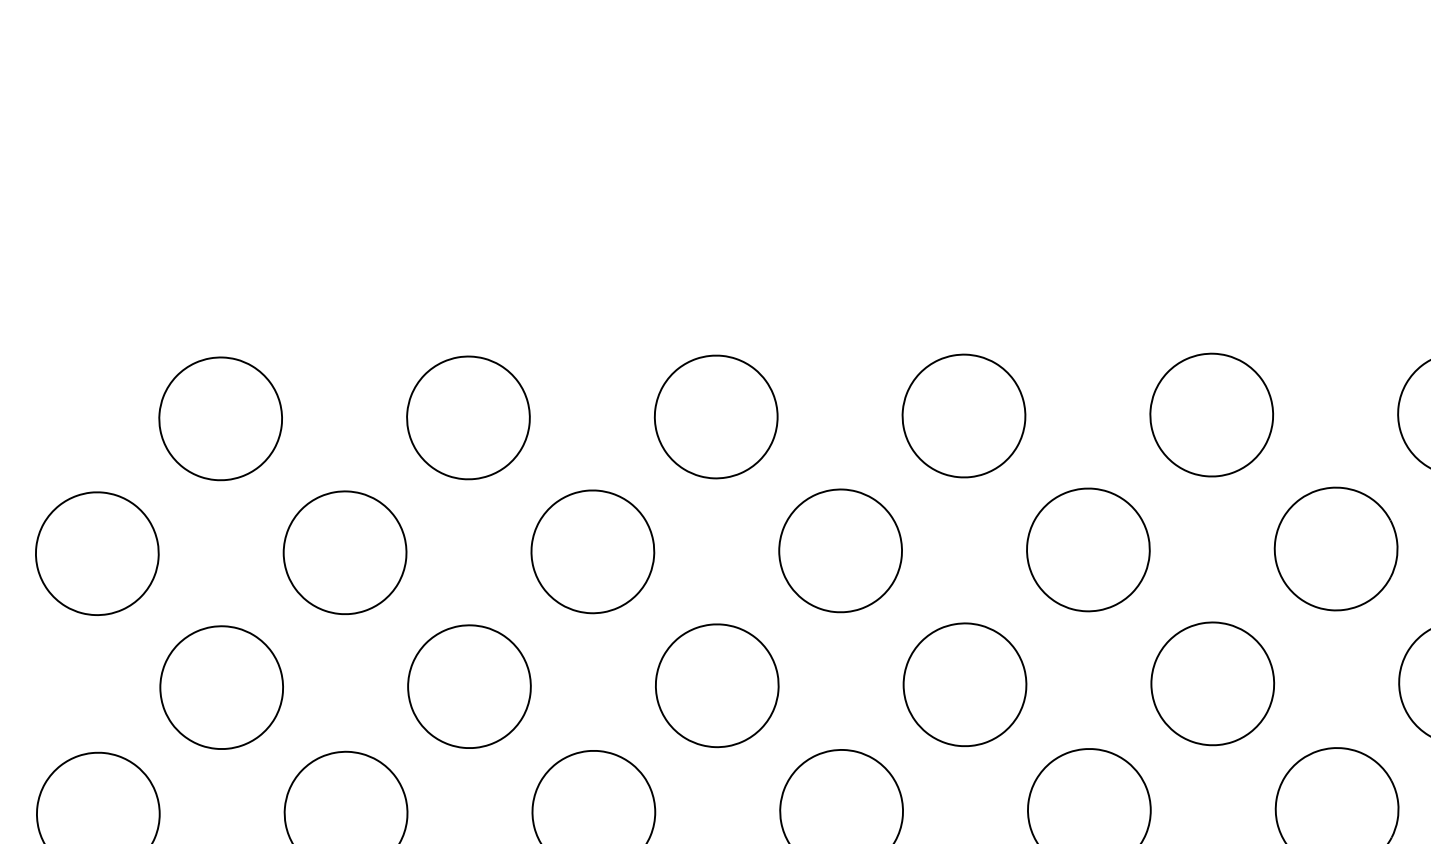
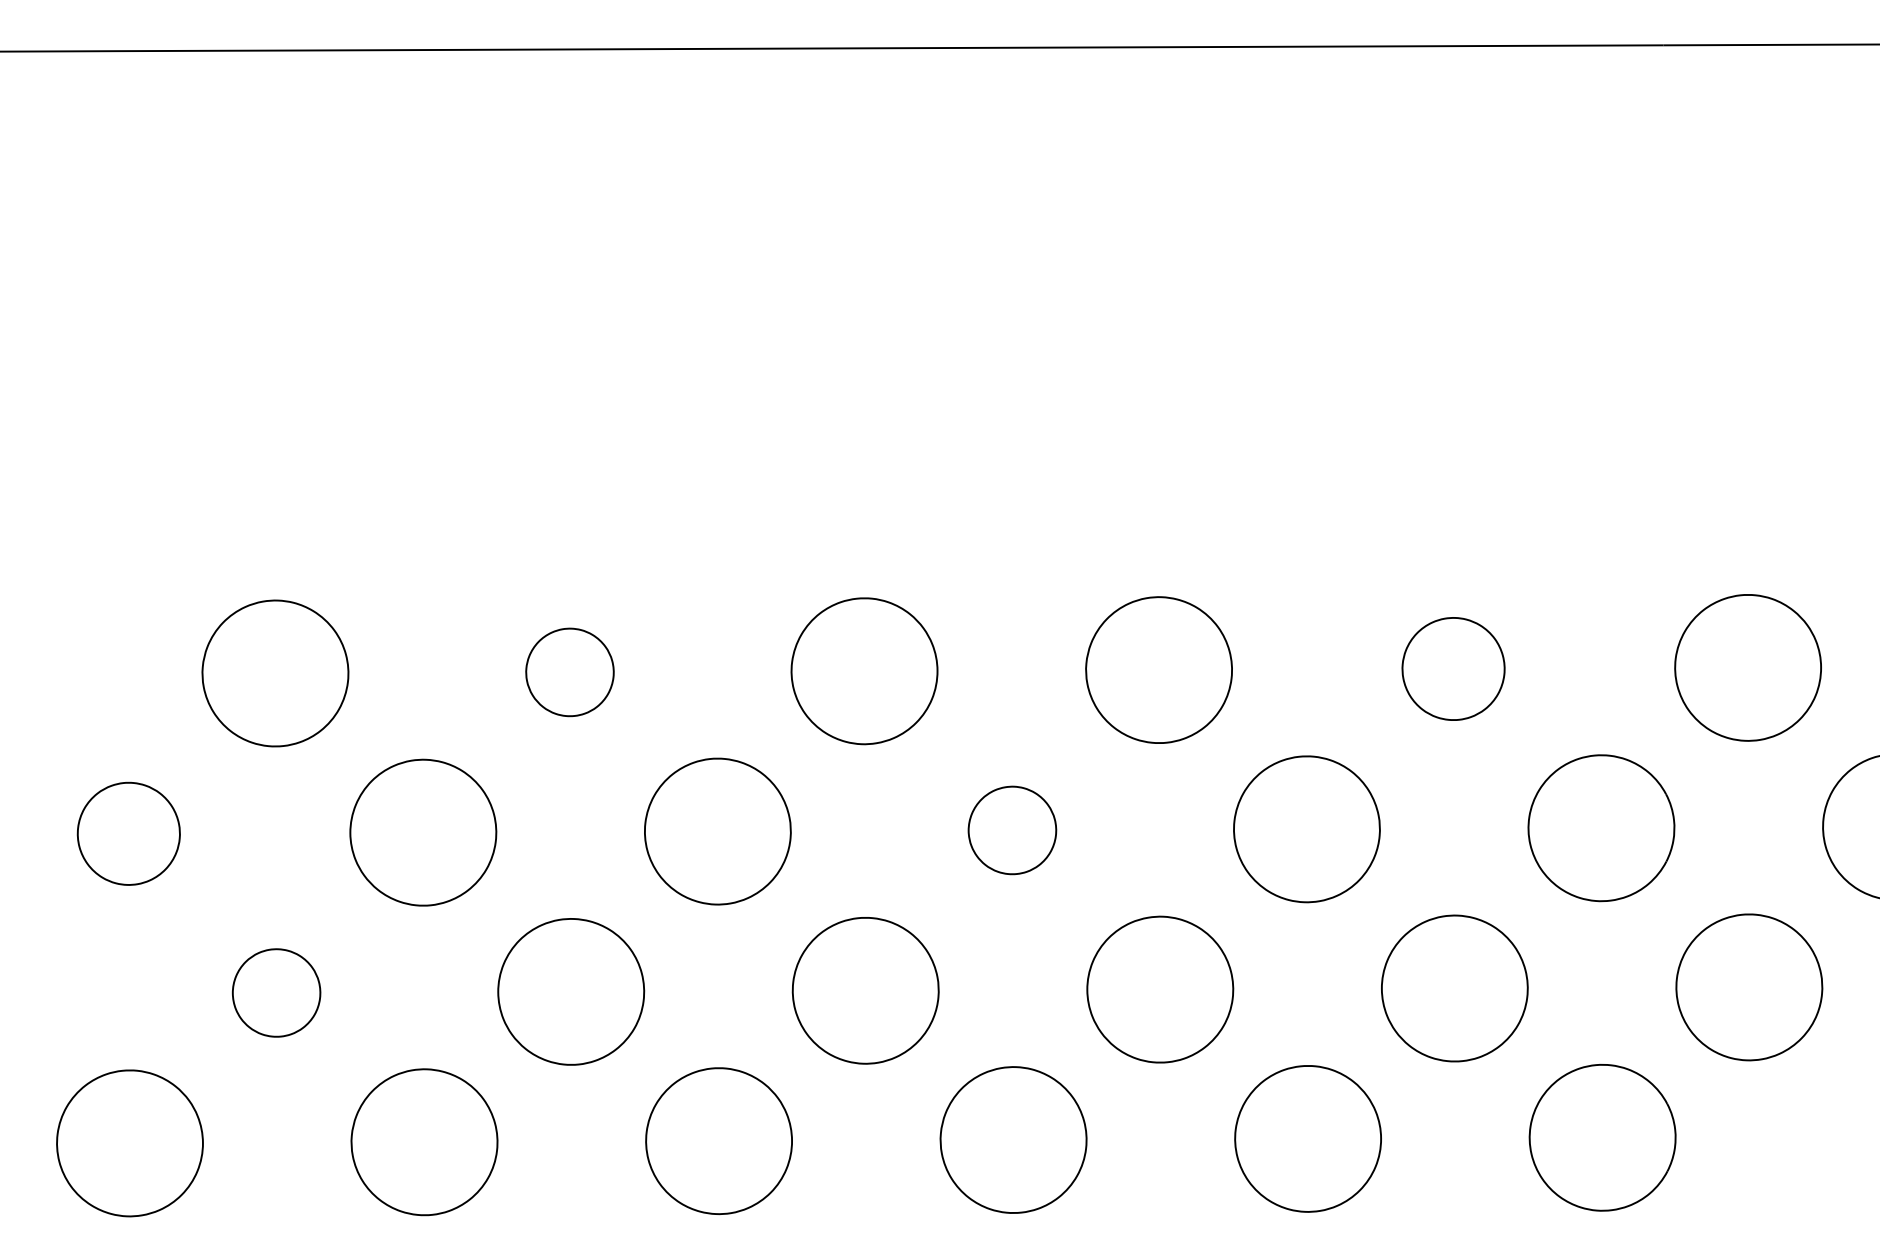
part: (1211, 414) -> (1453, 668), size x0.7
part: (468, 418) -> (569, 672), size x0.6
part: (840, 550) -> (1012, 830), size x0.6
part: (97, 553) -> (128, 833), size x0.7
part: (221, 687) -> (276, 992), size x0.6

